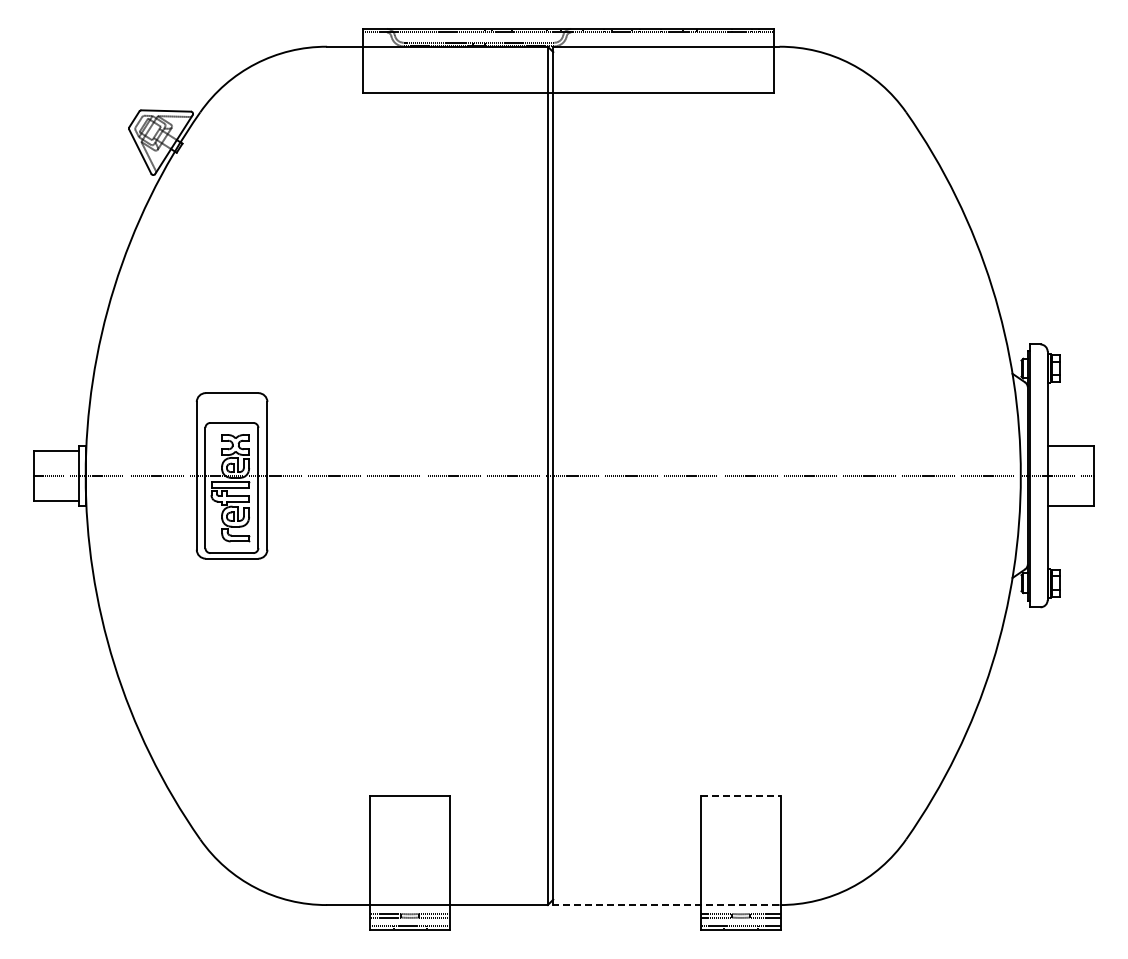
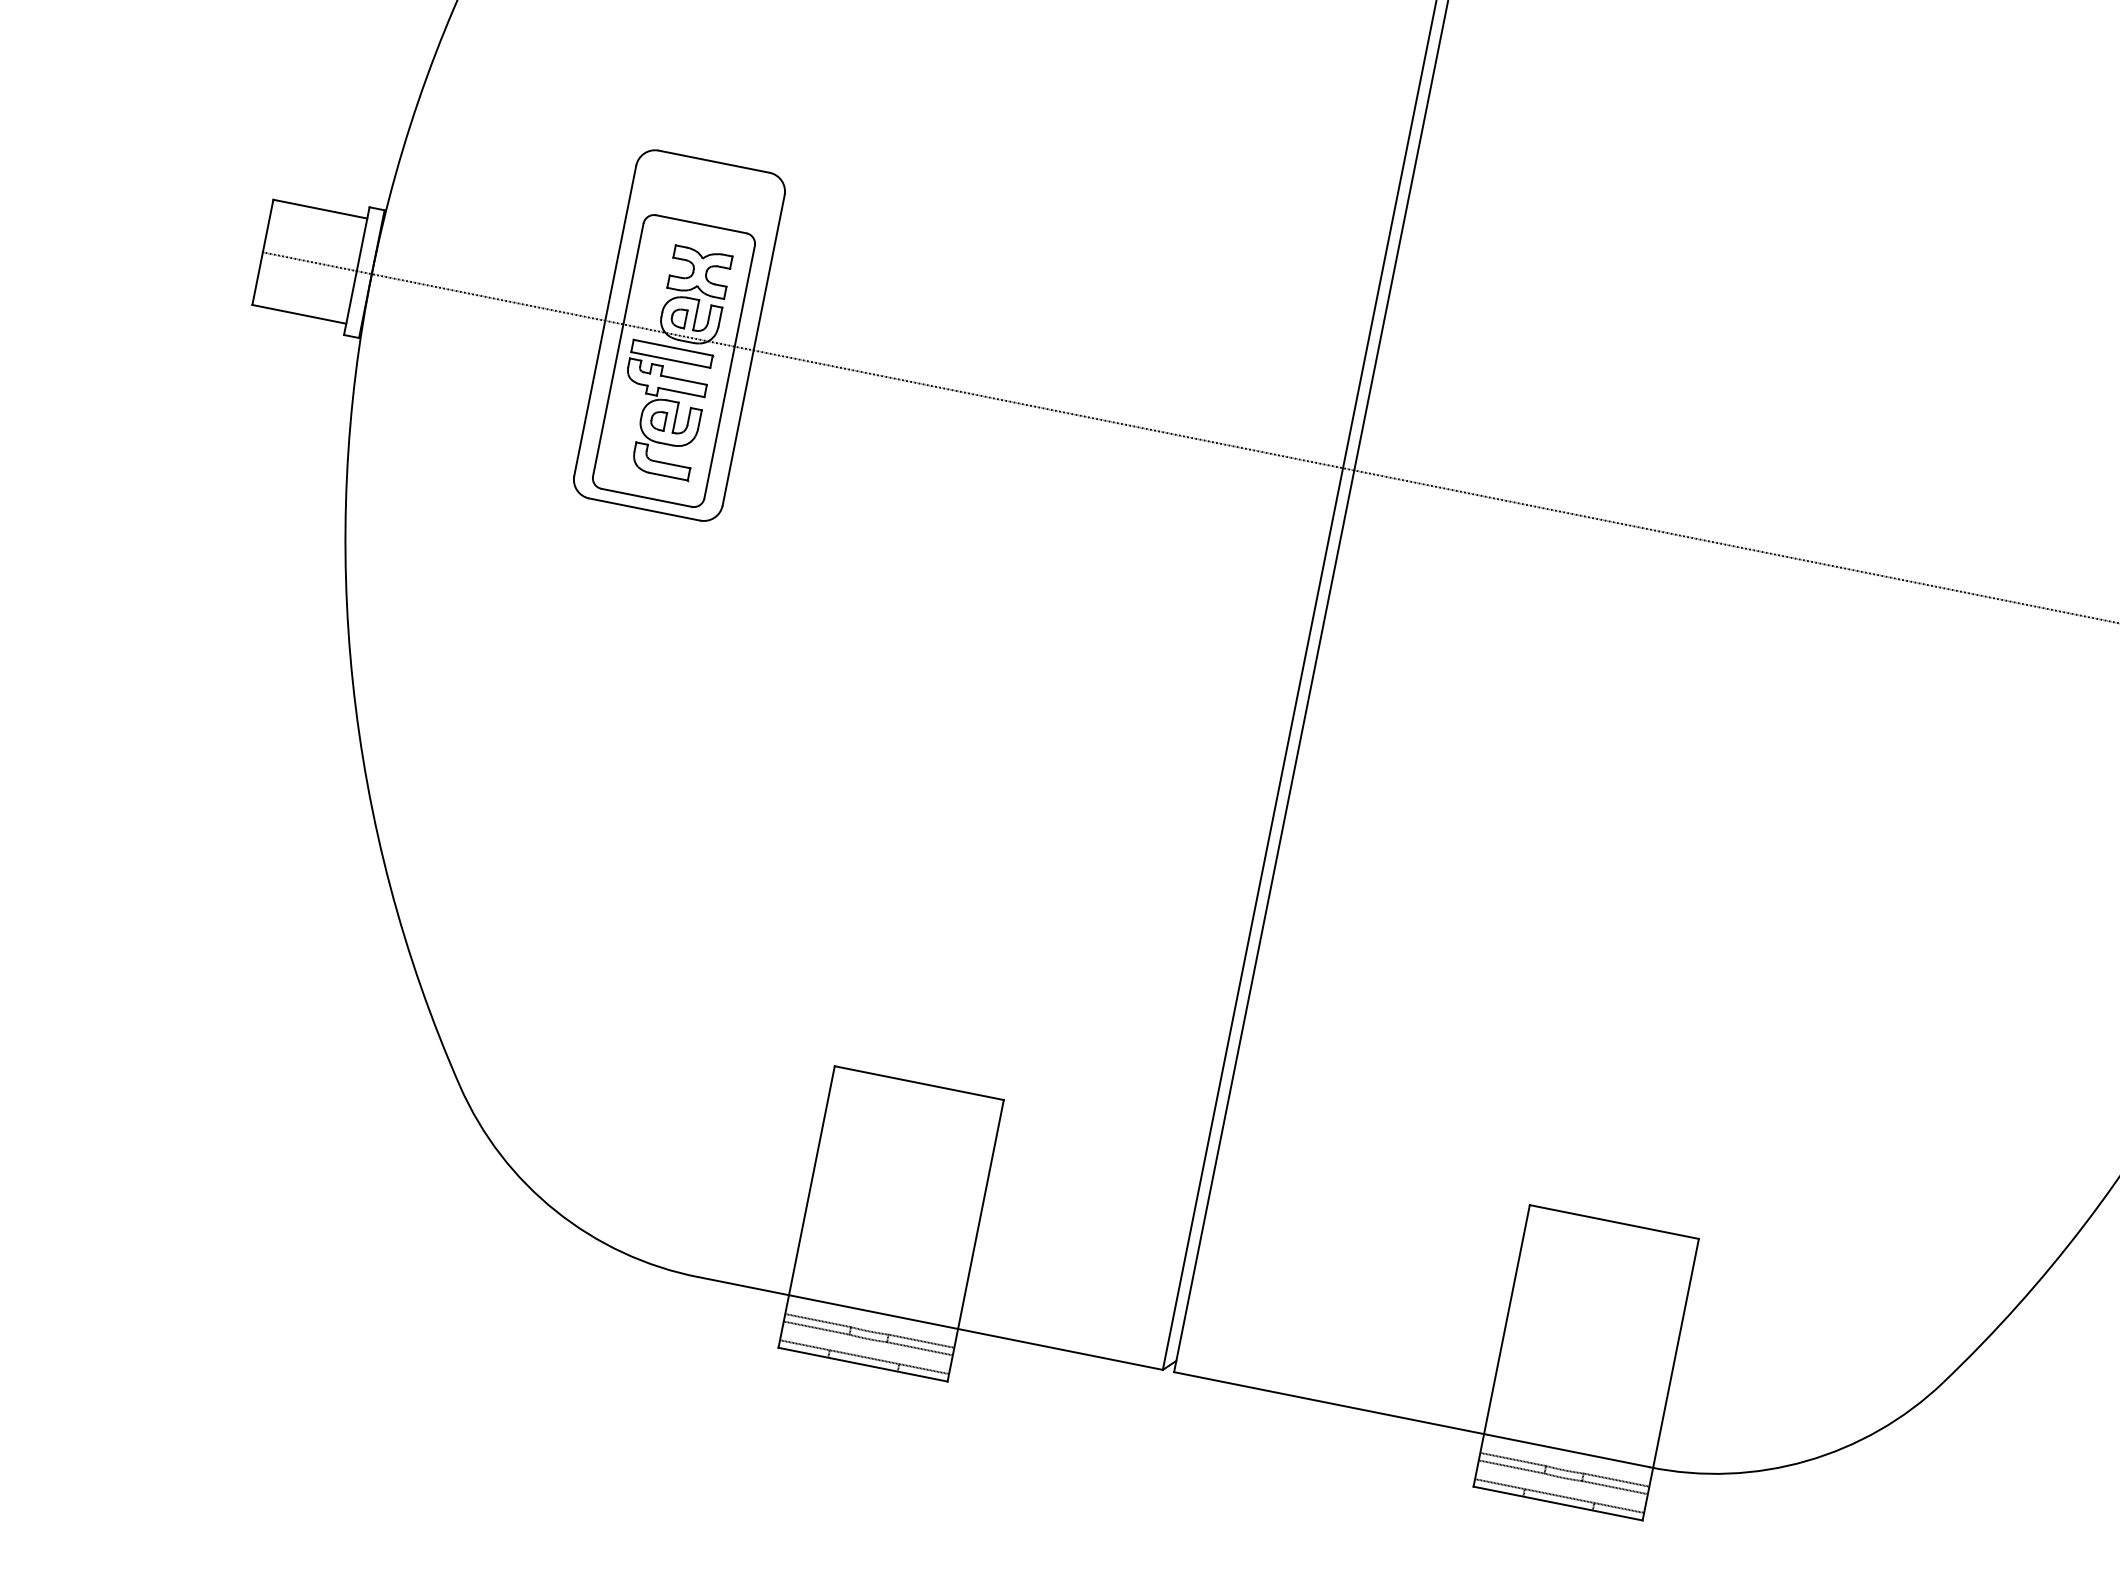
line: (741, 796) -> (1615, 1223), dashed -> solid
line: (665, 905) -> (1409, 1420), dashed -> solid

